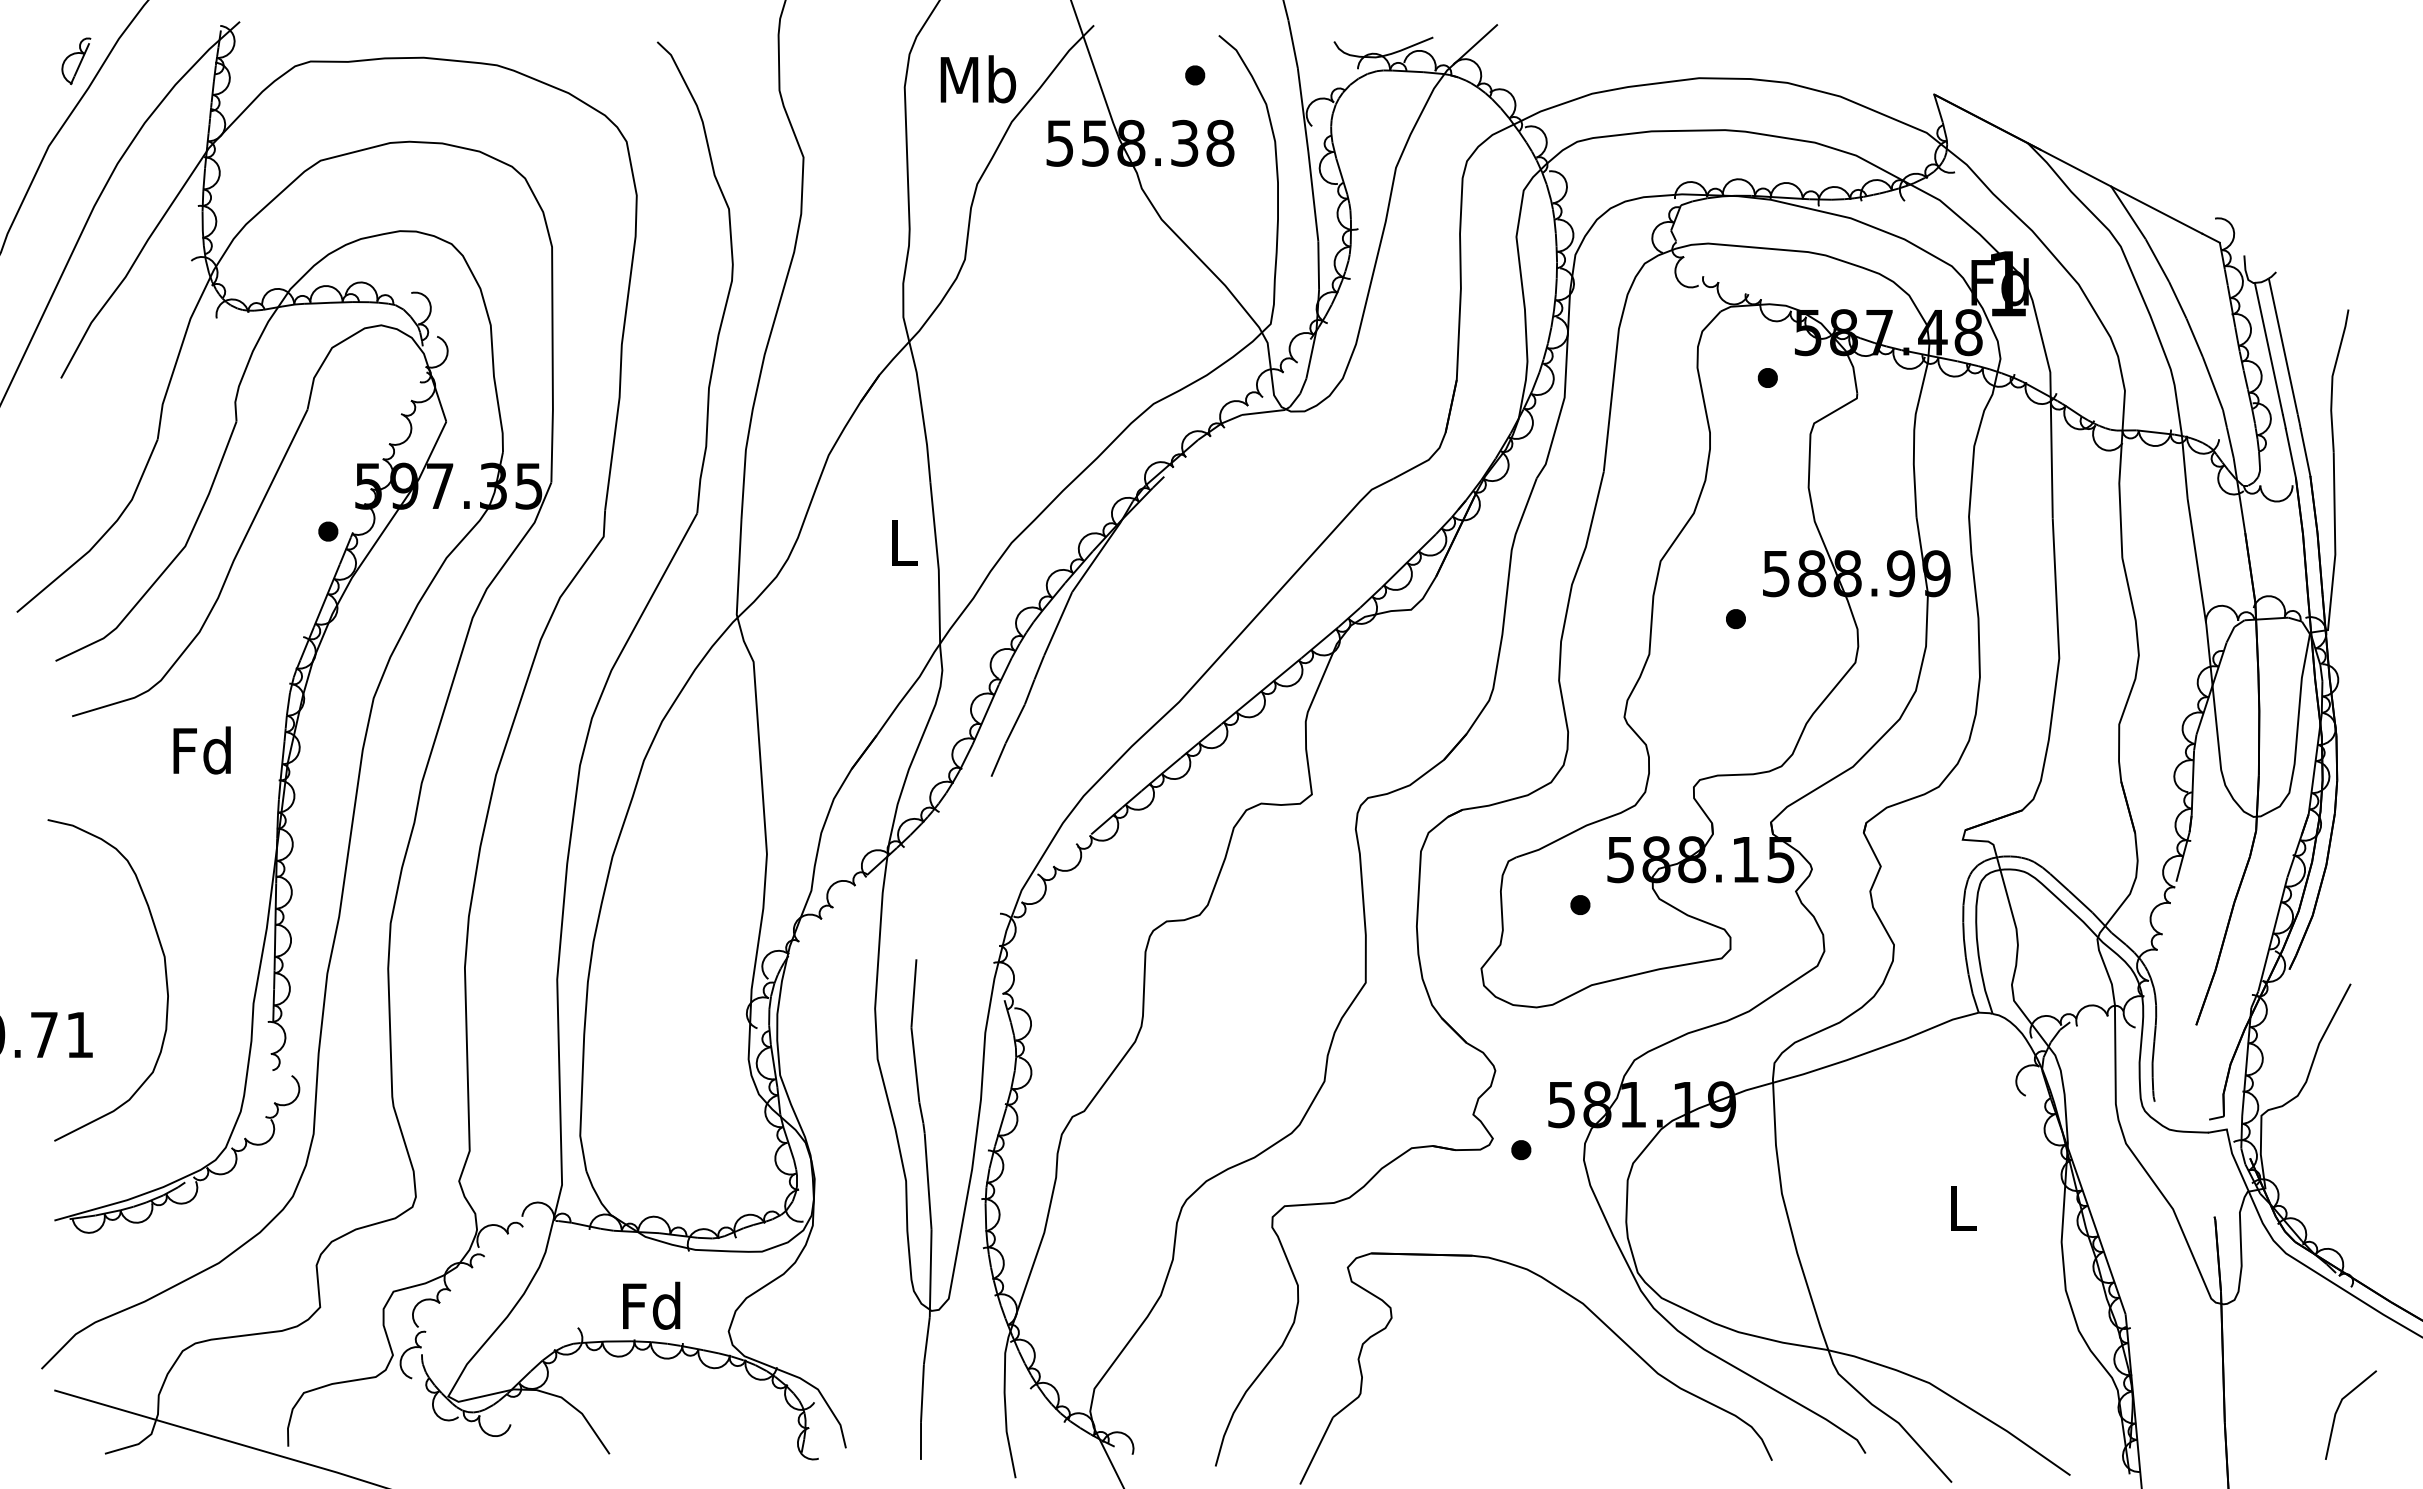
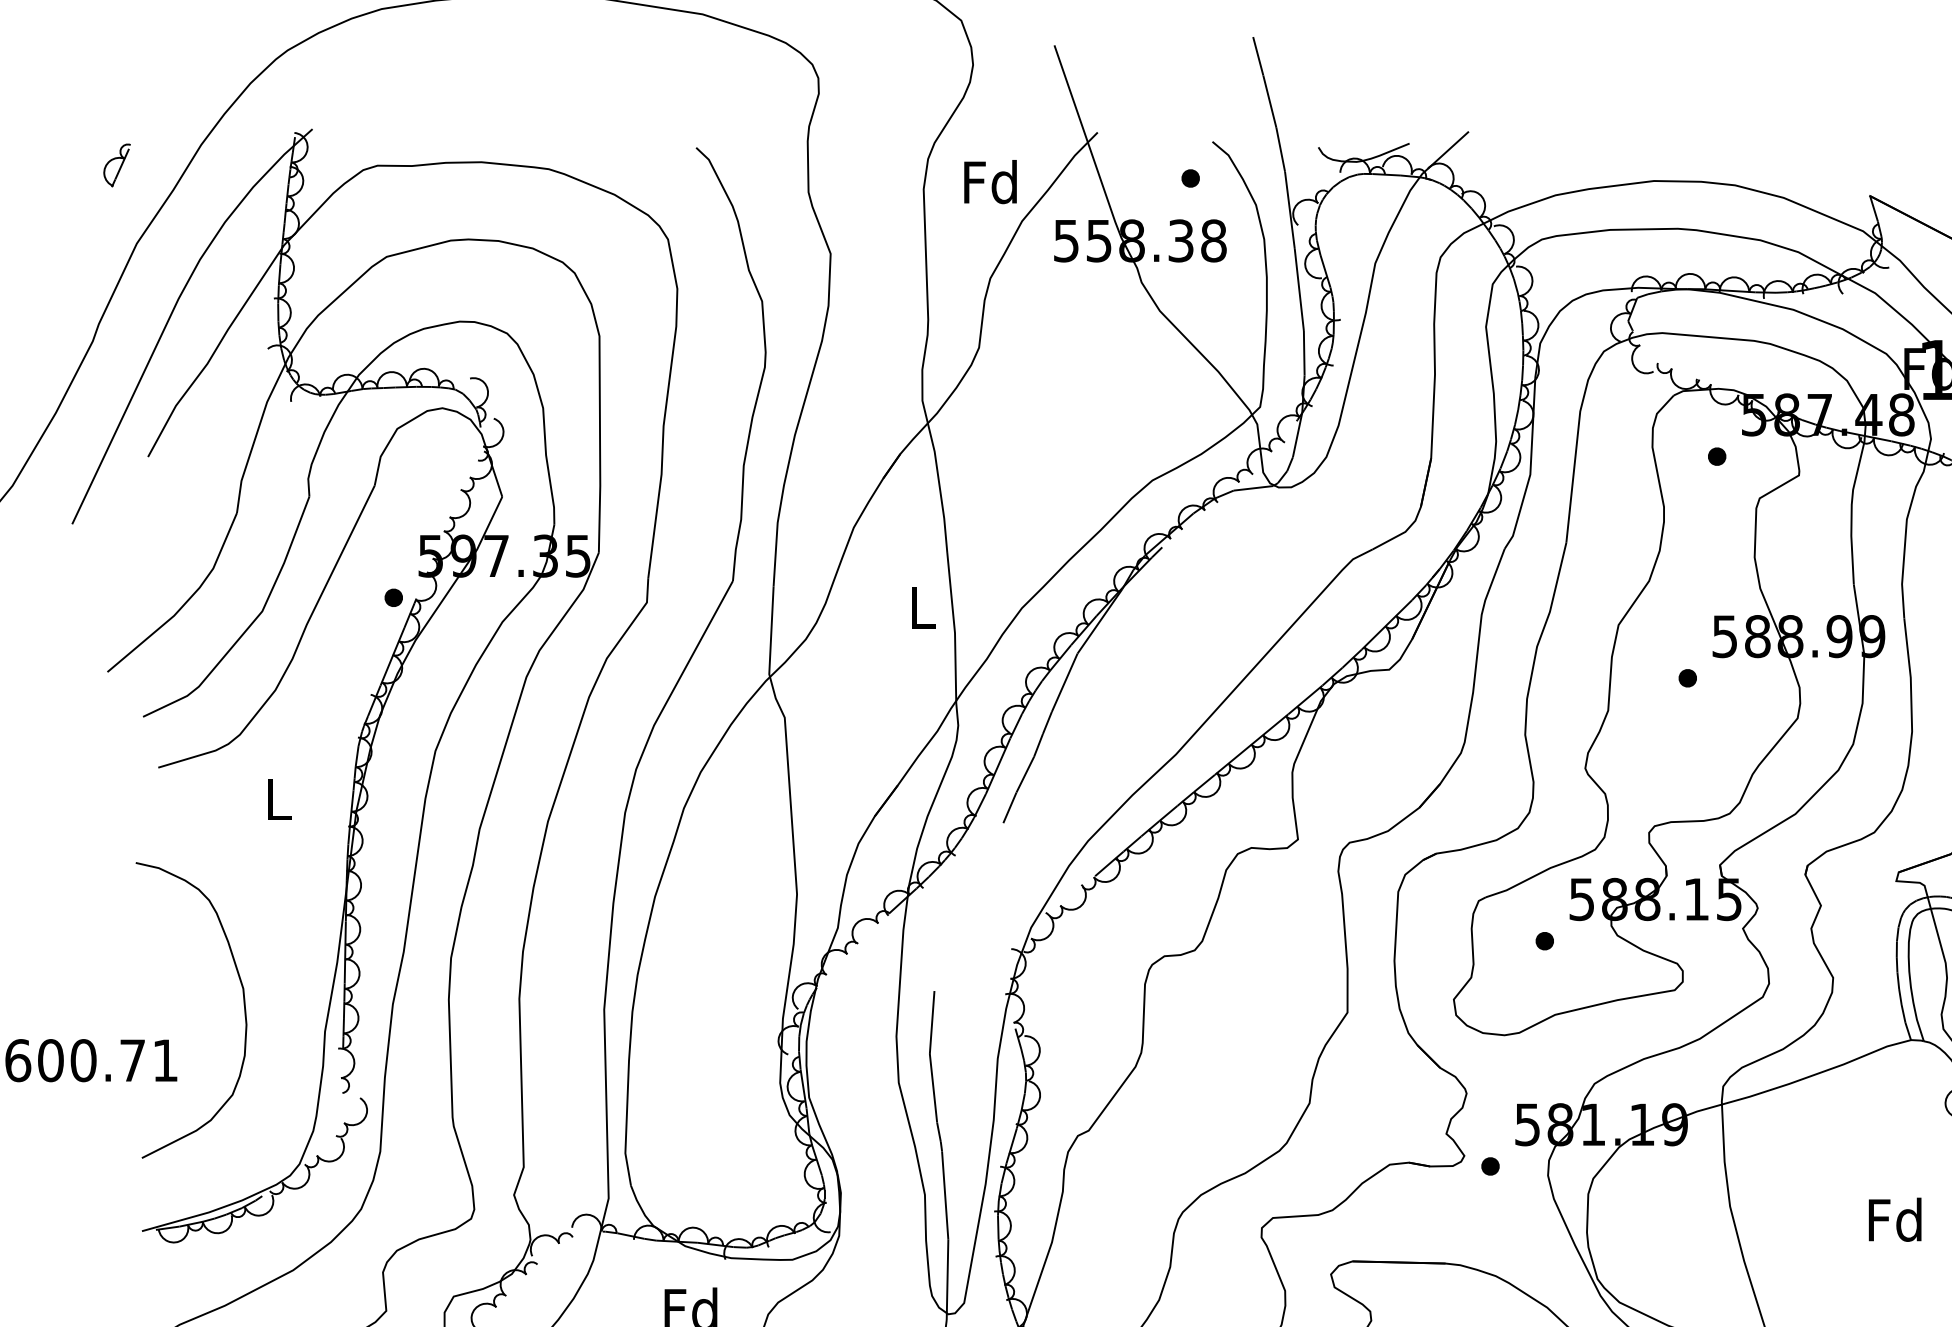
part: (76, 61) -> (117, 165), moved
text: (978, 79) -> (991, 182), Mb -> Fd
text: (201, 750) -> (277, 799), Fd -> L
text: (1961, 1208) -> (1895, 1220), L -> Fd

